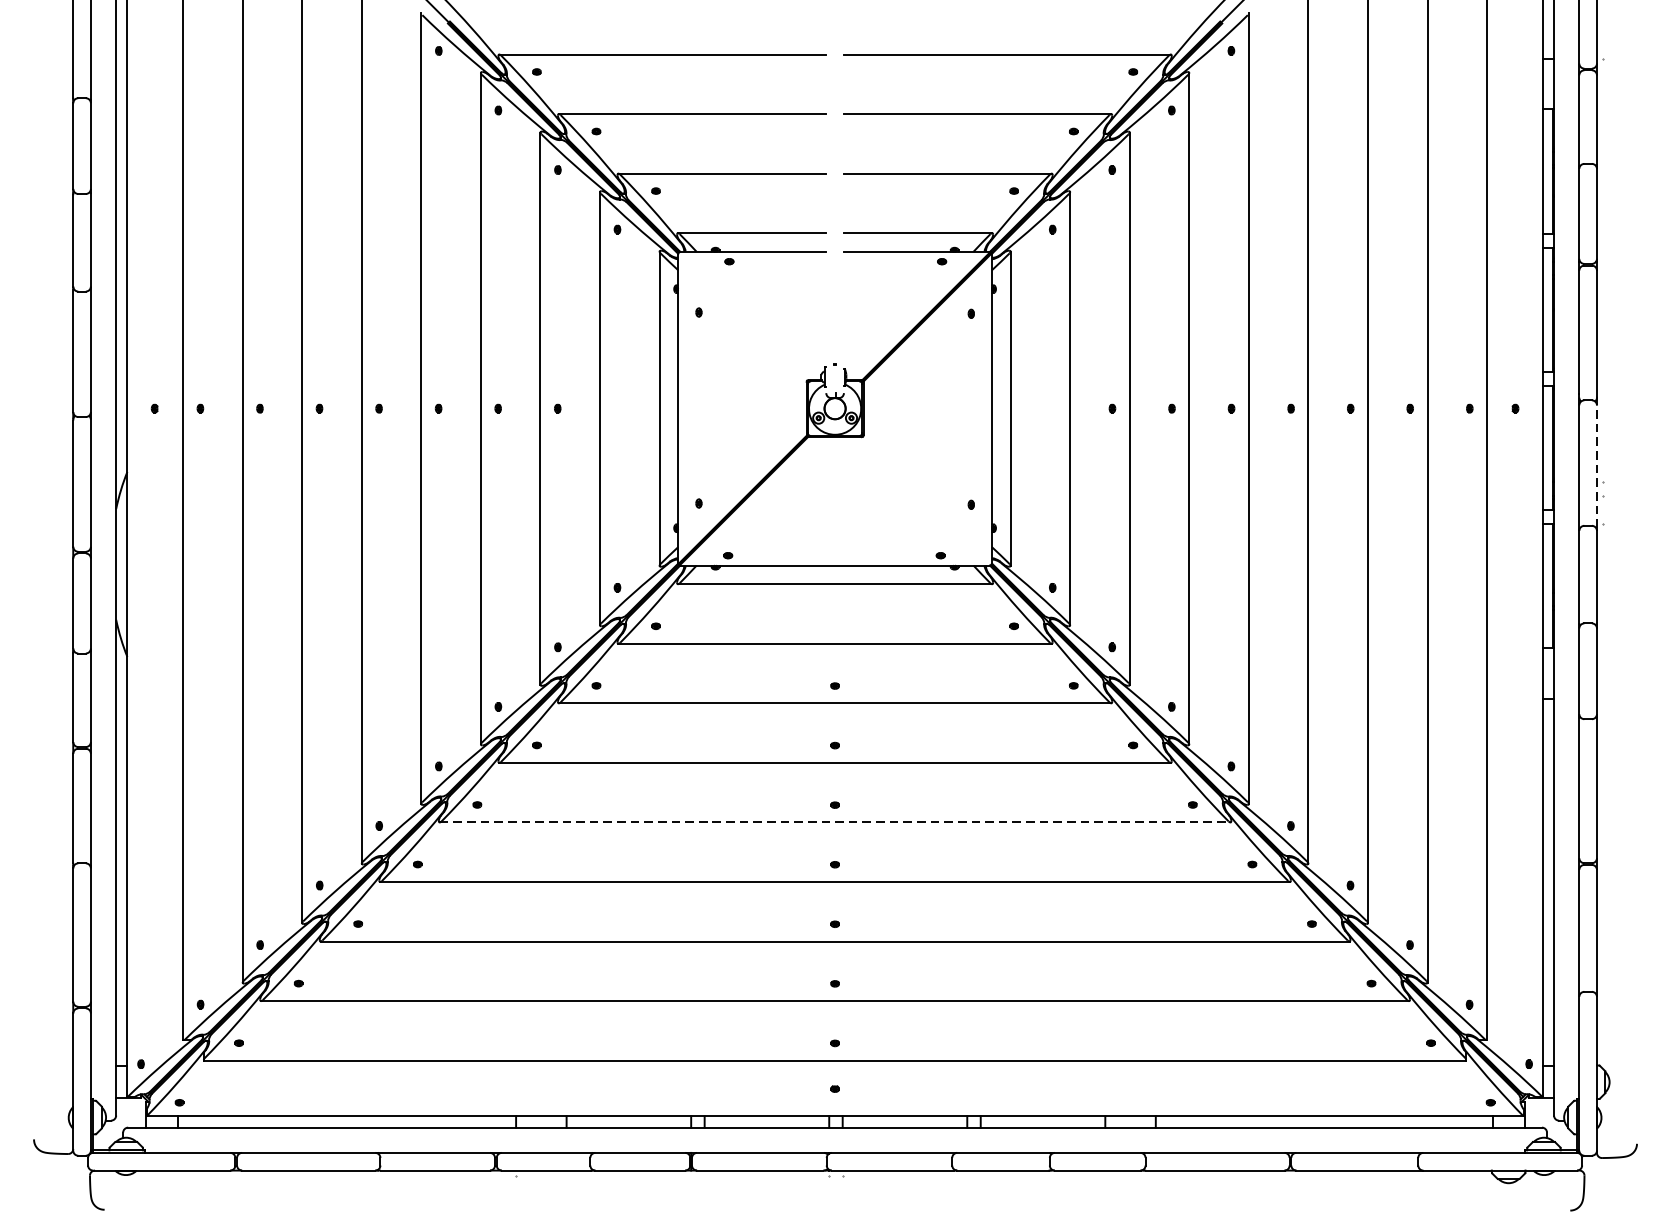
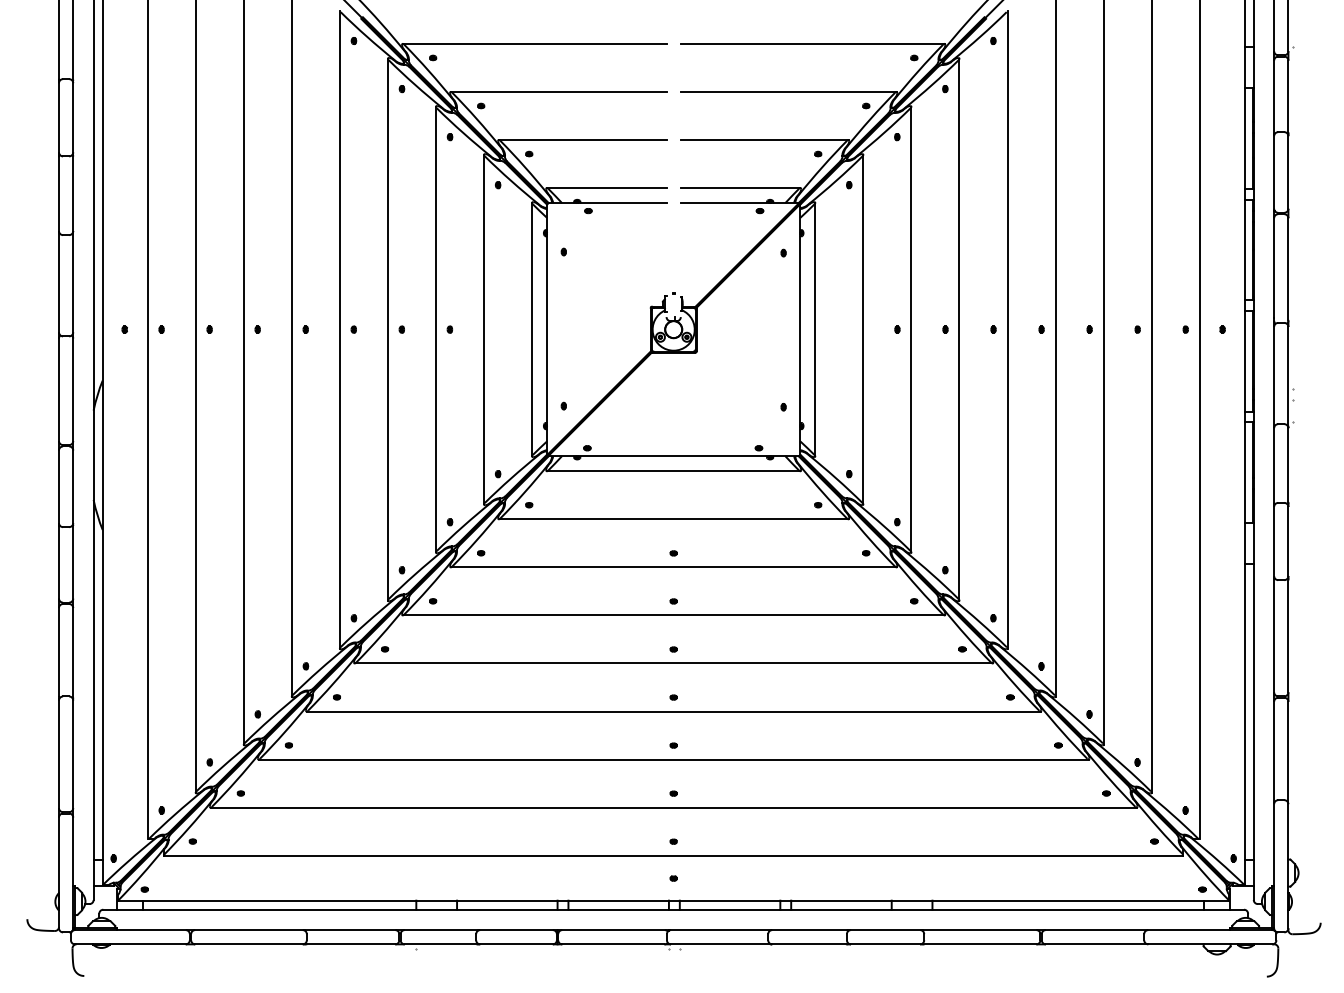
line: (1597, 465) -> (1288, 375), dashed -> solid
line: (834, 822) -> (673, 663), dashed -> solid

